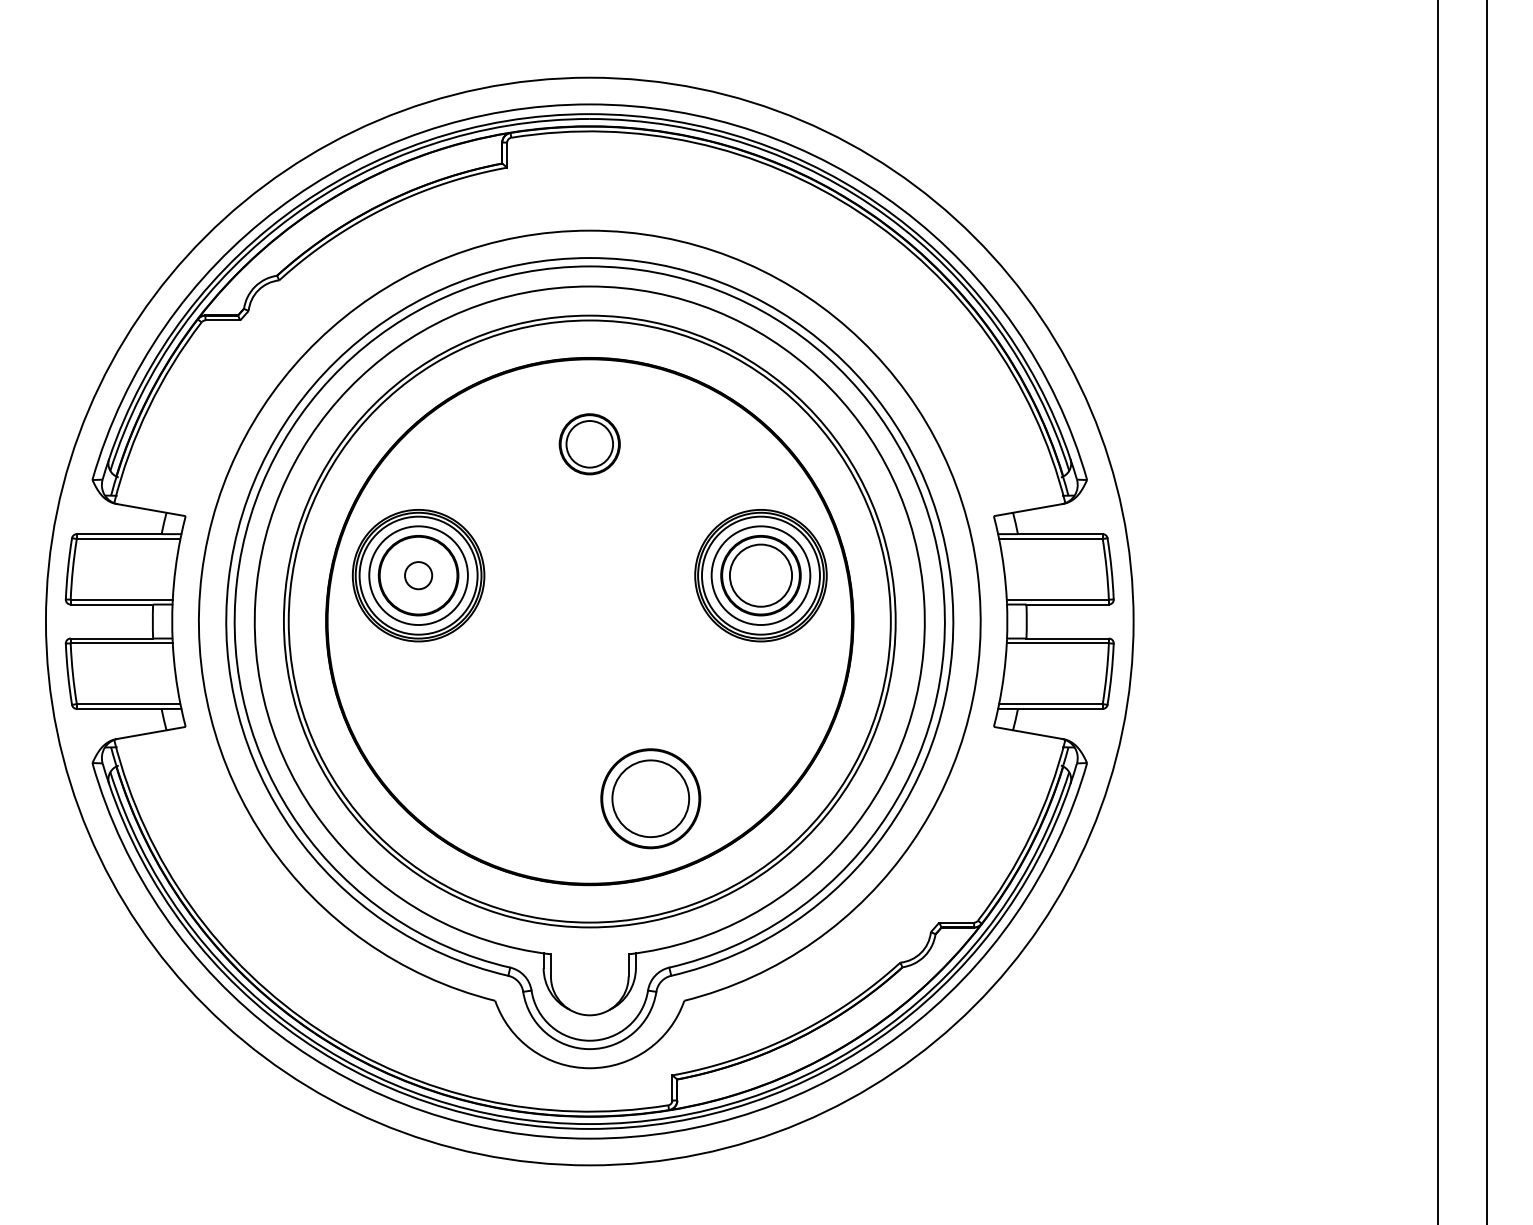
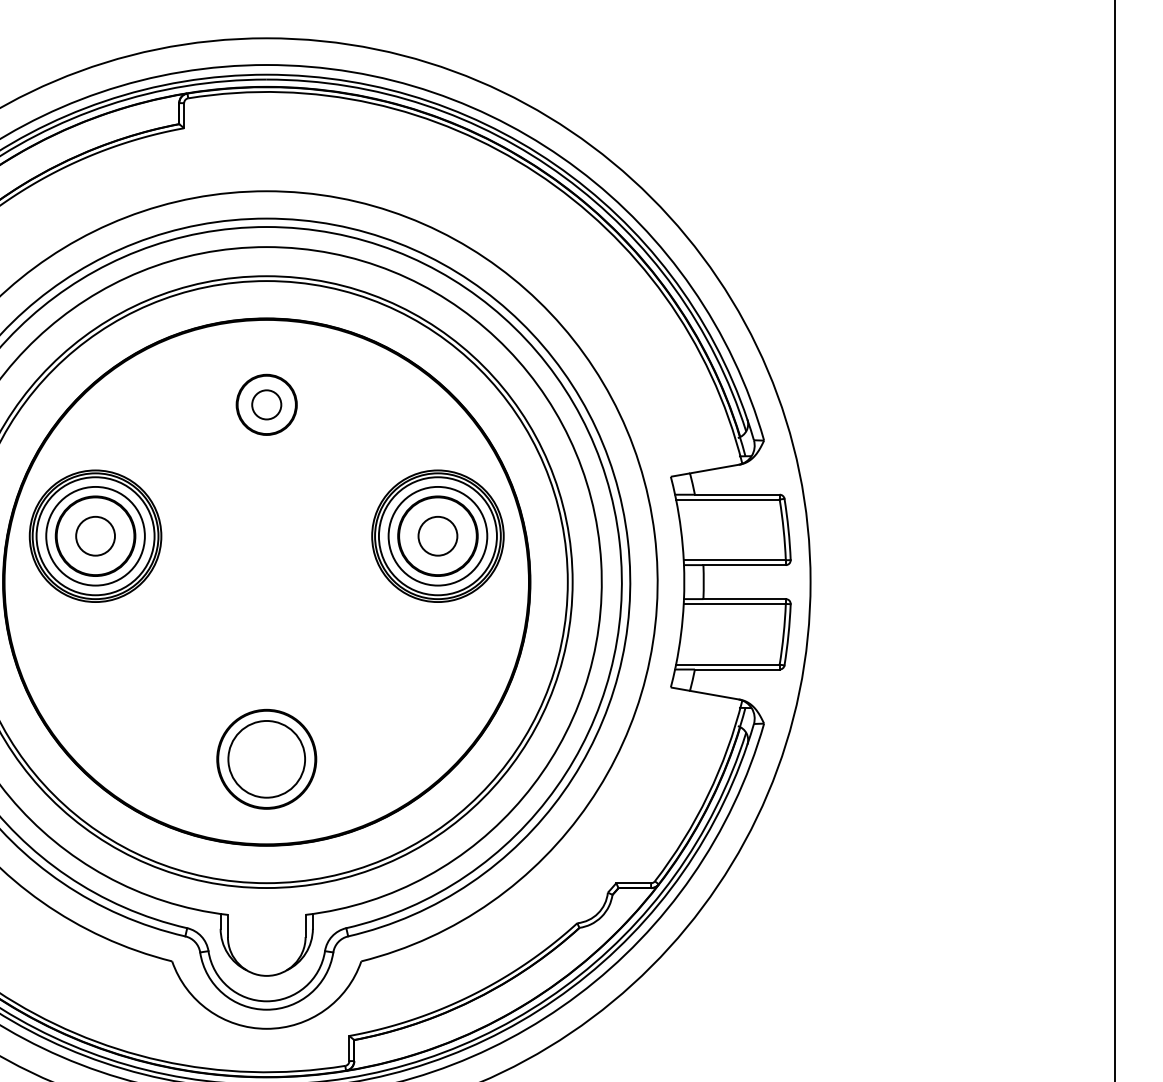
circle: (589, 443) -> (266, 404), size x0.62
circle: (418, 575) -> (95, 536), size x1.43
circle: (760, 575) -> (437, 536), size x0.62
part: (650, 798) -> (266, 759), moved

